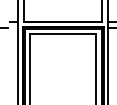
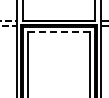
line: (62, 33) -> (58, 31), solid -> dashed

